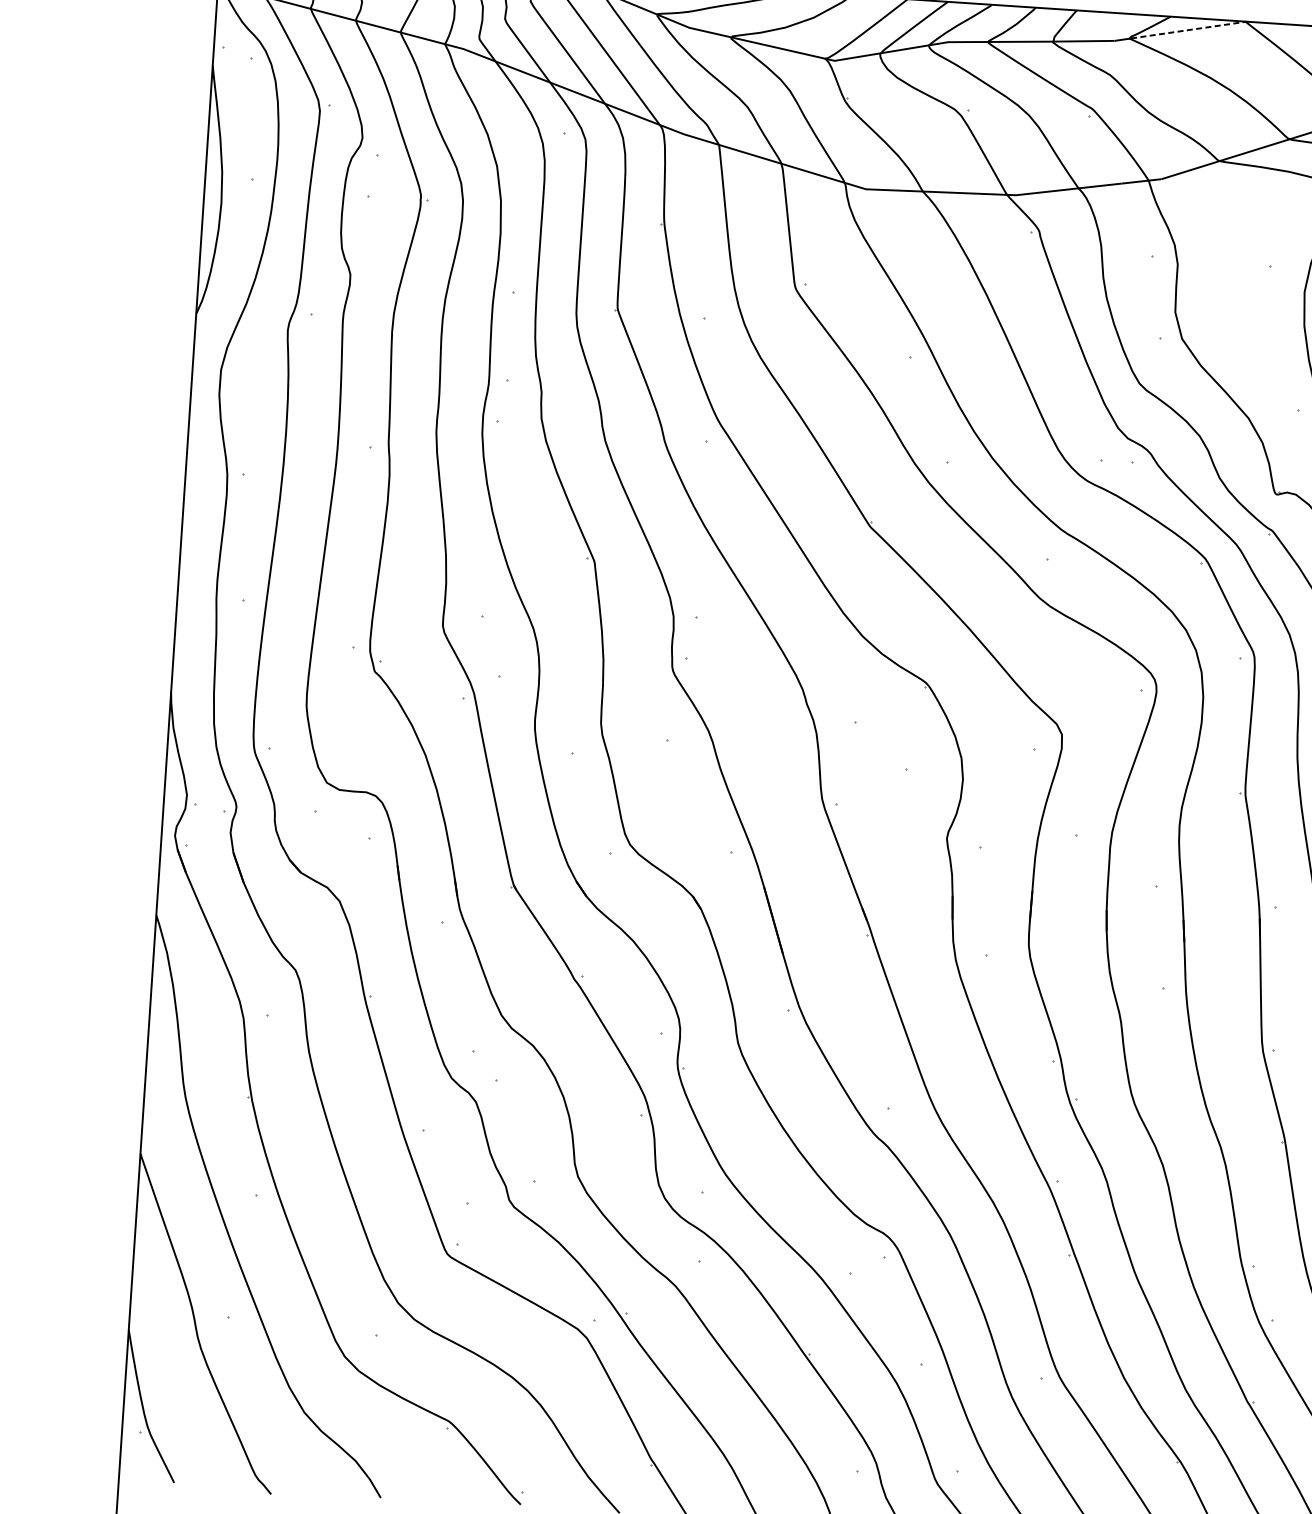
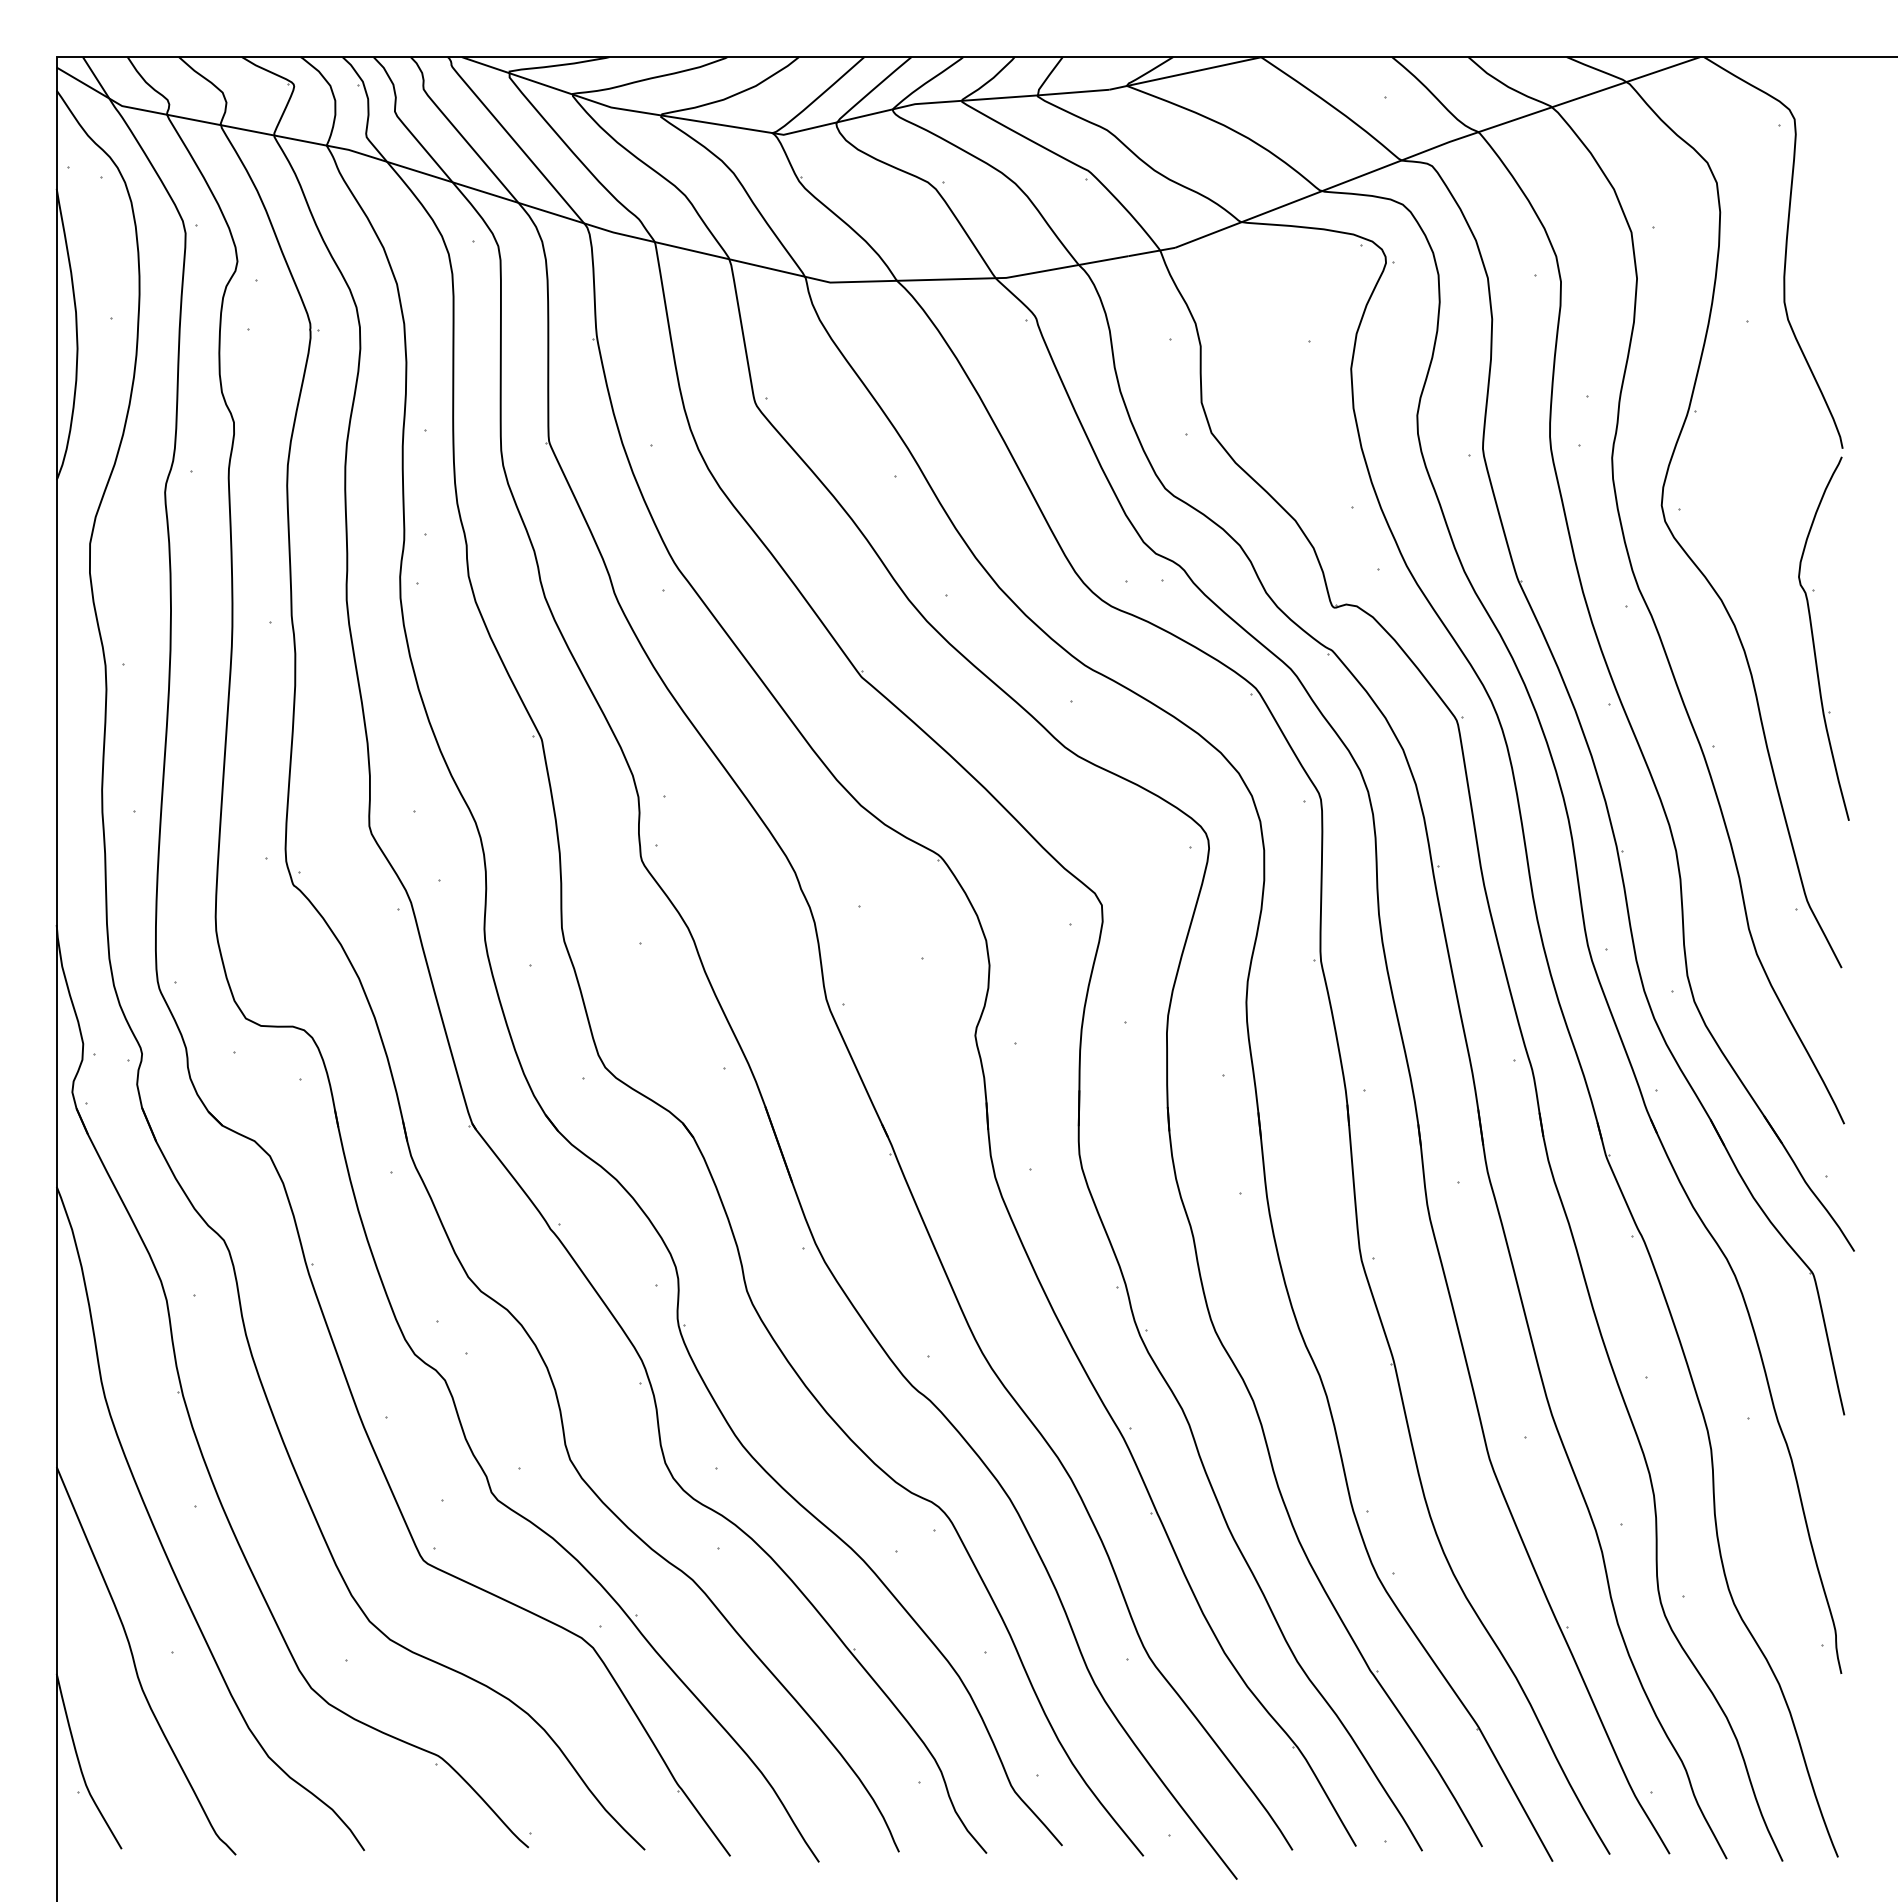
line: (1188, 30) -> (1195, 71), dashed -> solid

